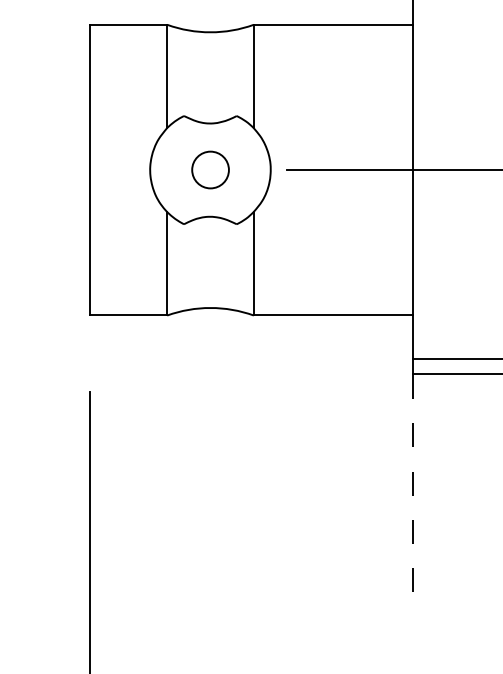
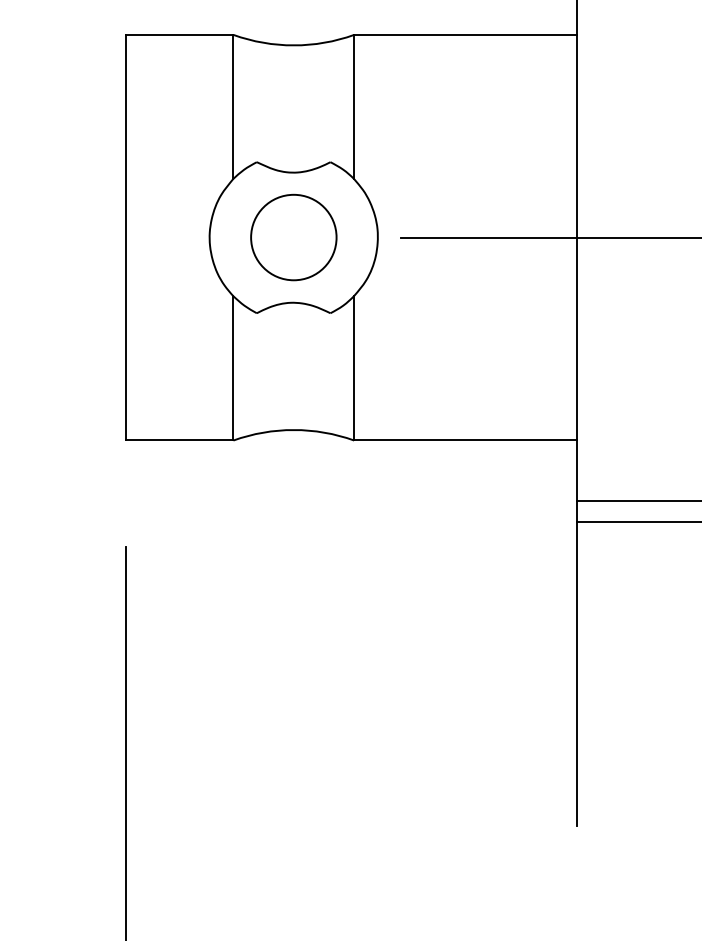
circle: (210, 170) -> (293, 237), size x1.67
line: (413, 482) -> (576, 673), dashed -> solid

